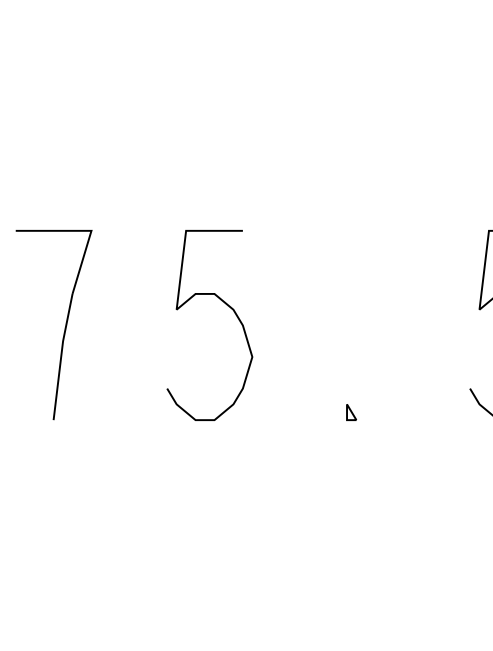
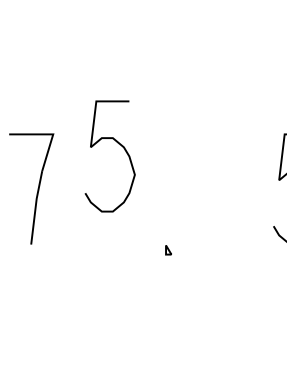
curve: (224, 304) -> (118, 144), moved
part: (351, 413) -> (168, 250), moved

